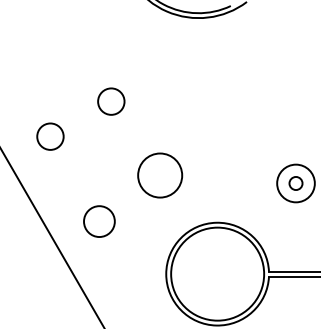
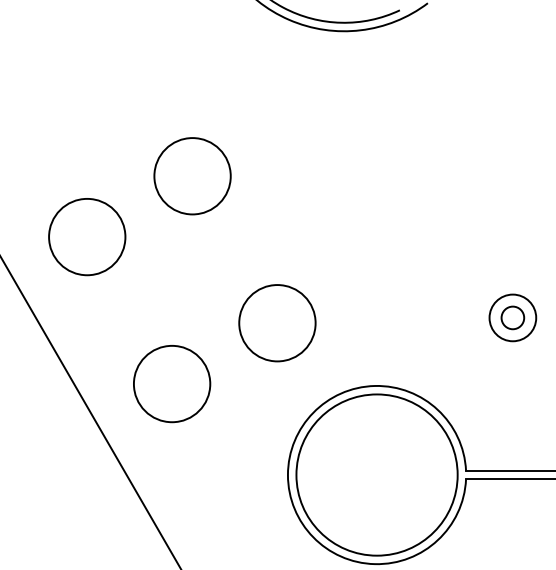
circle: (111, 101) -> (193, 175), size x1.67
circle: (50, 136) -> (87, 236), size x1.67
circle: (160, 175) -> (278, 323), moved
circle: (295, 183) -> (511, 317), size x0.71
circle: (99, 221) -> (172, 383), size x1.43

